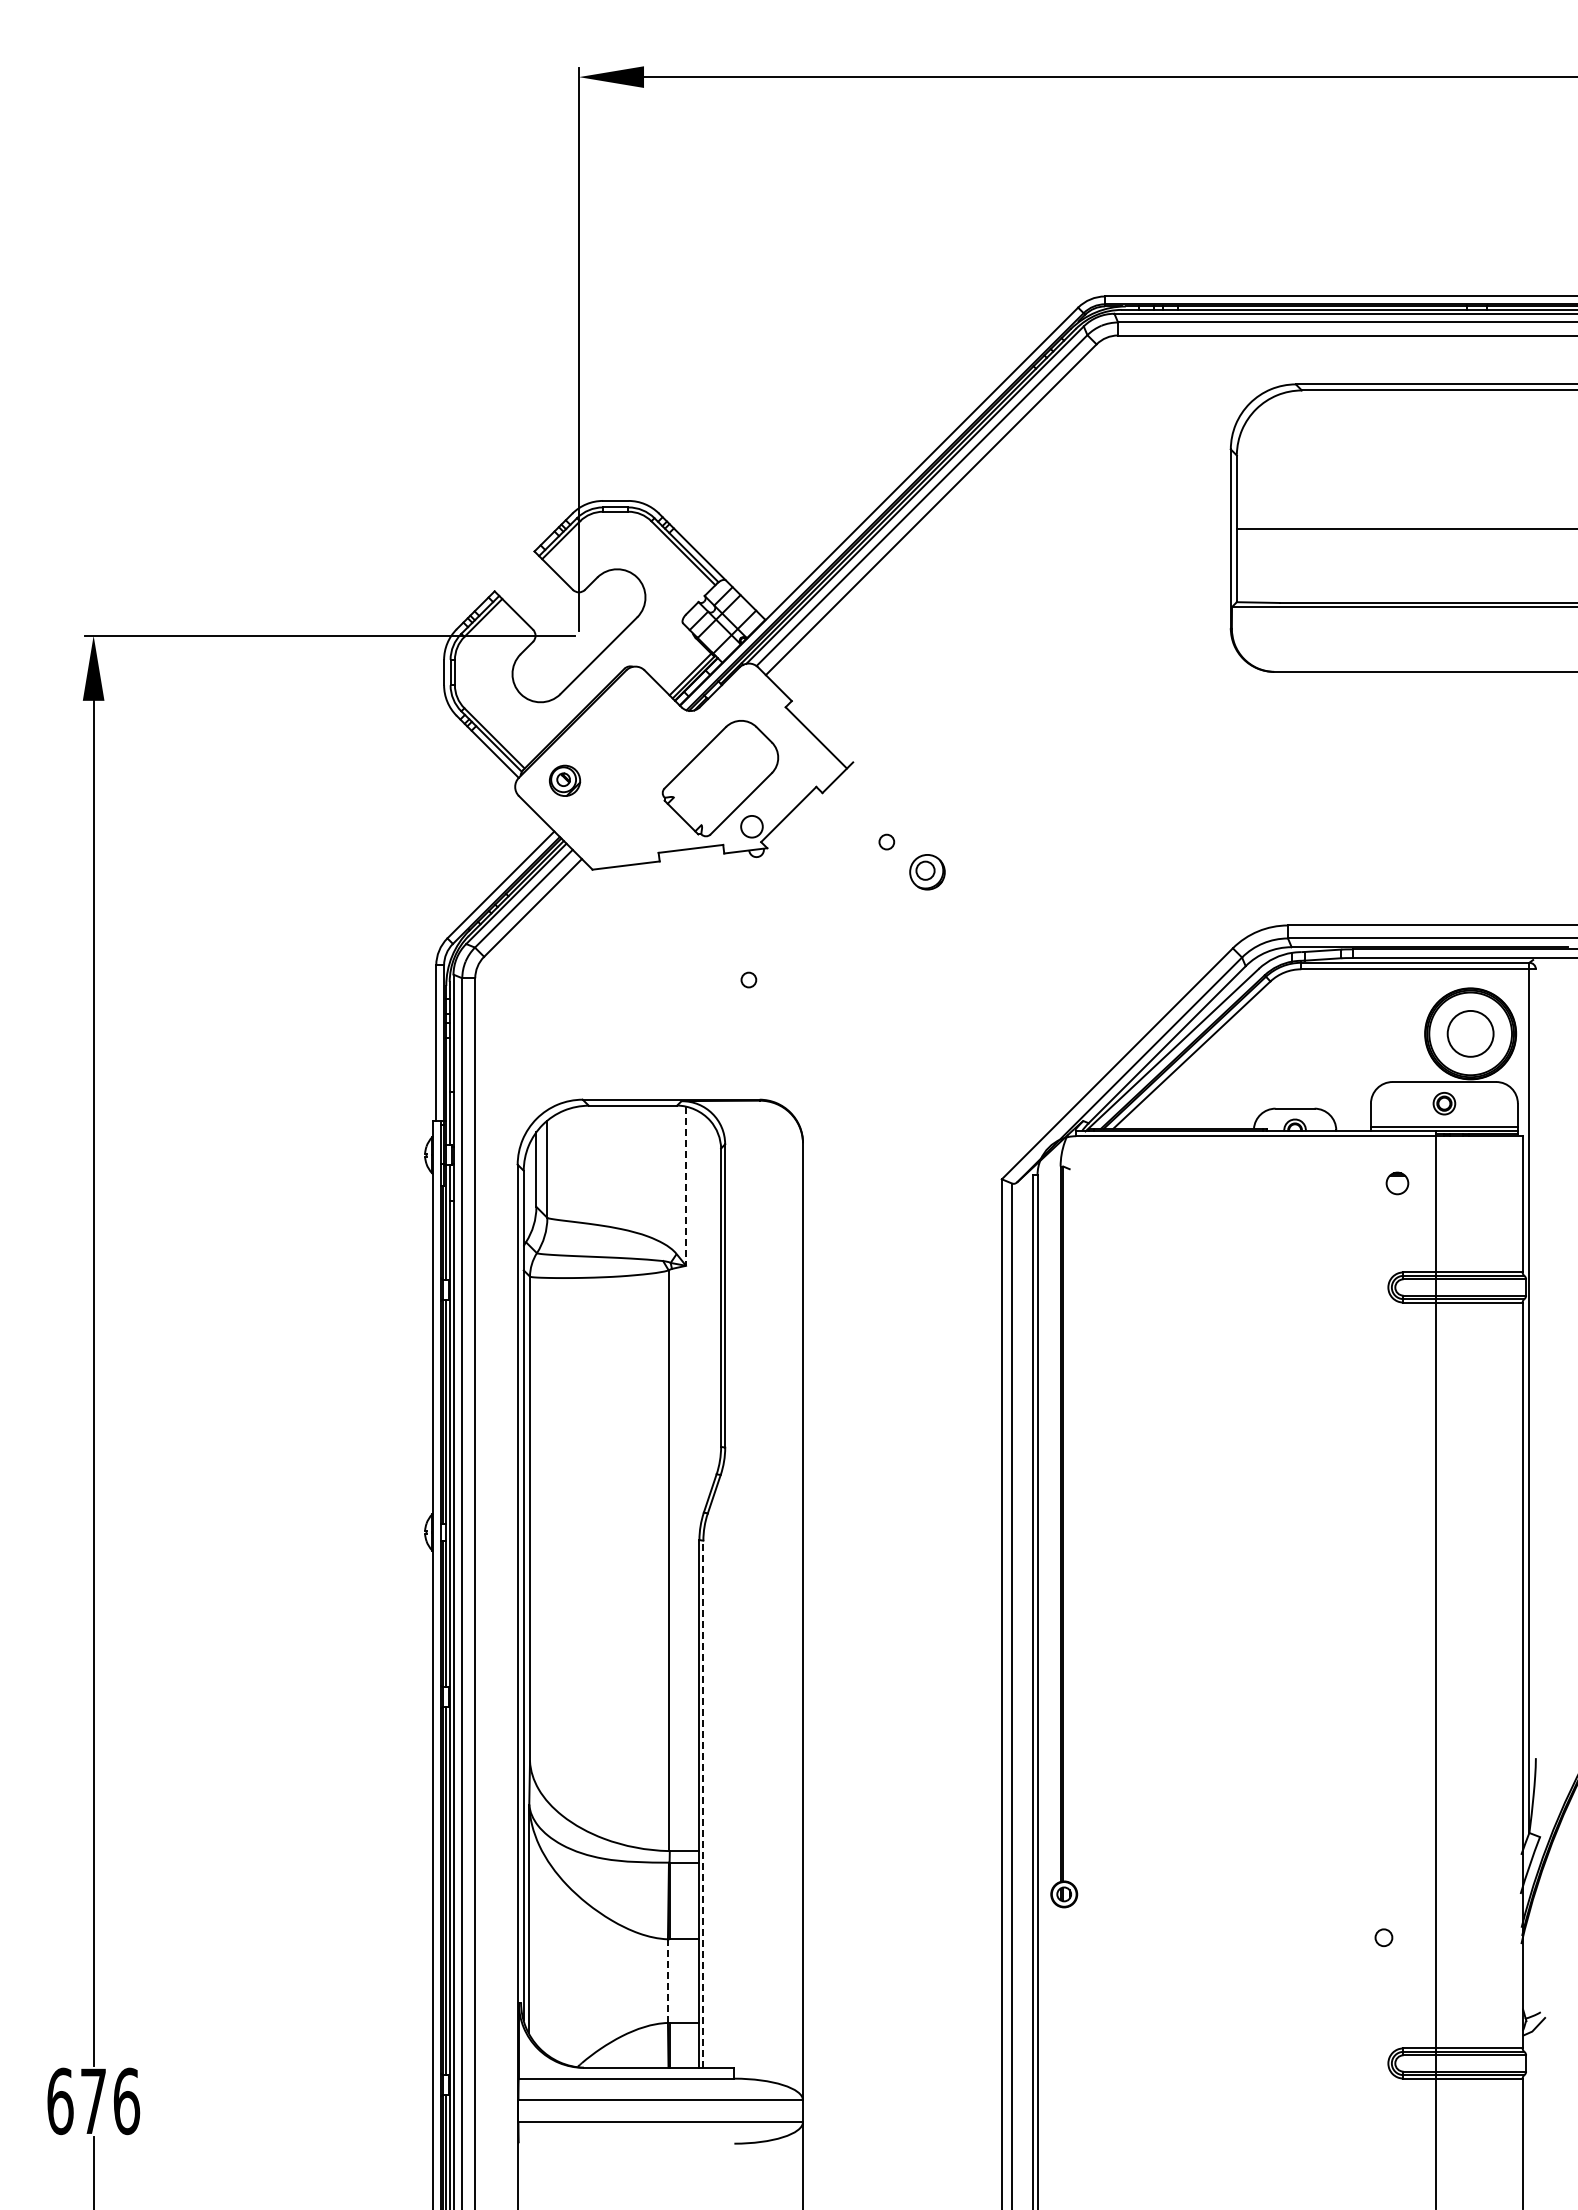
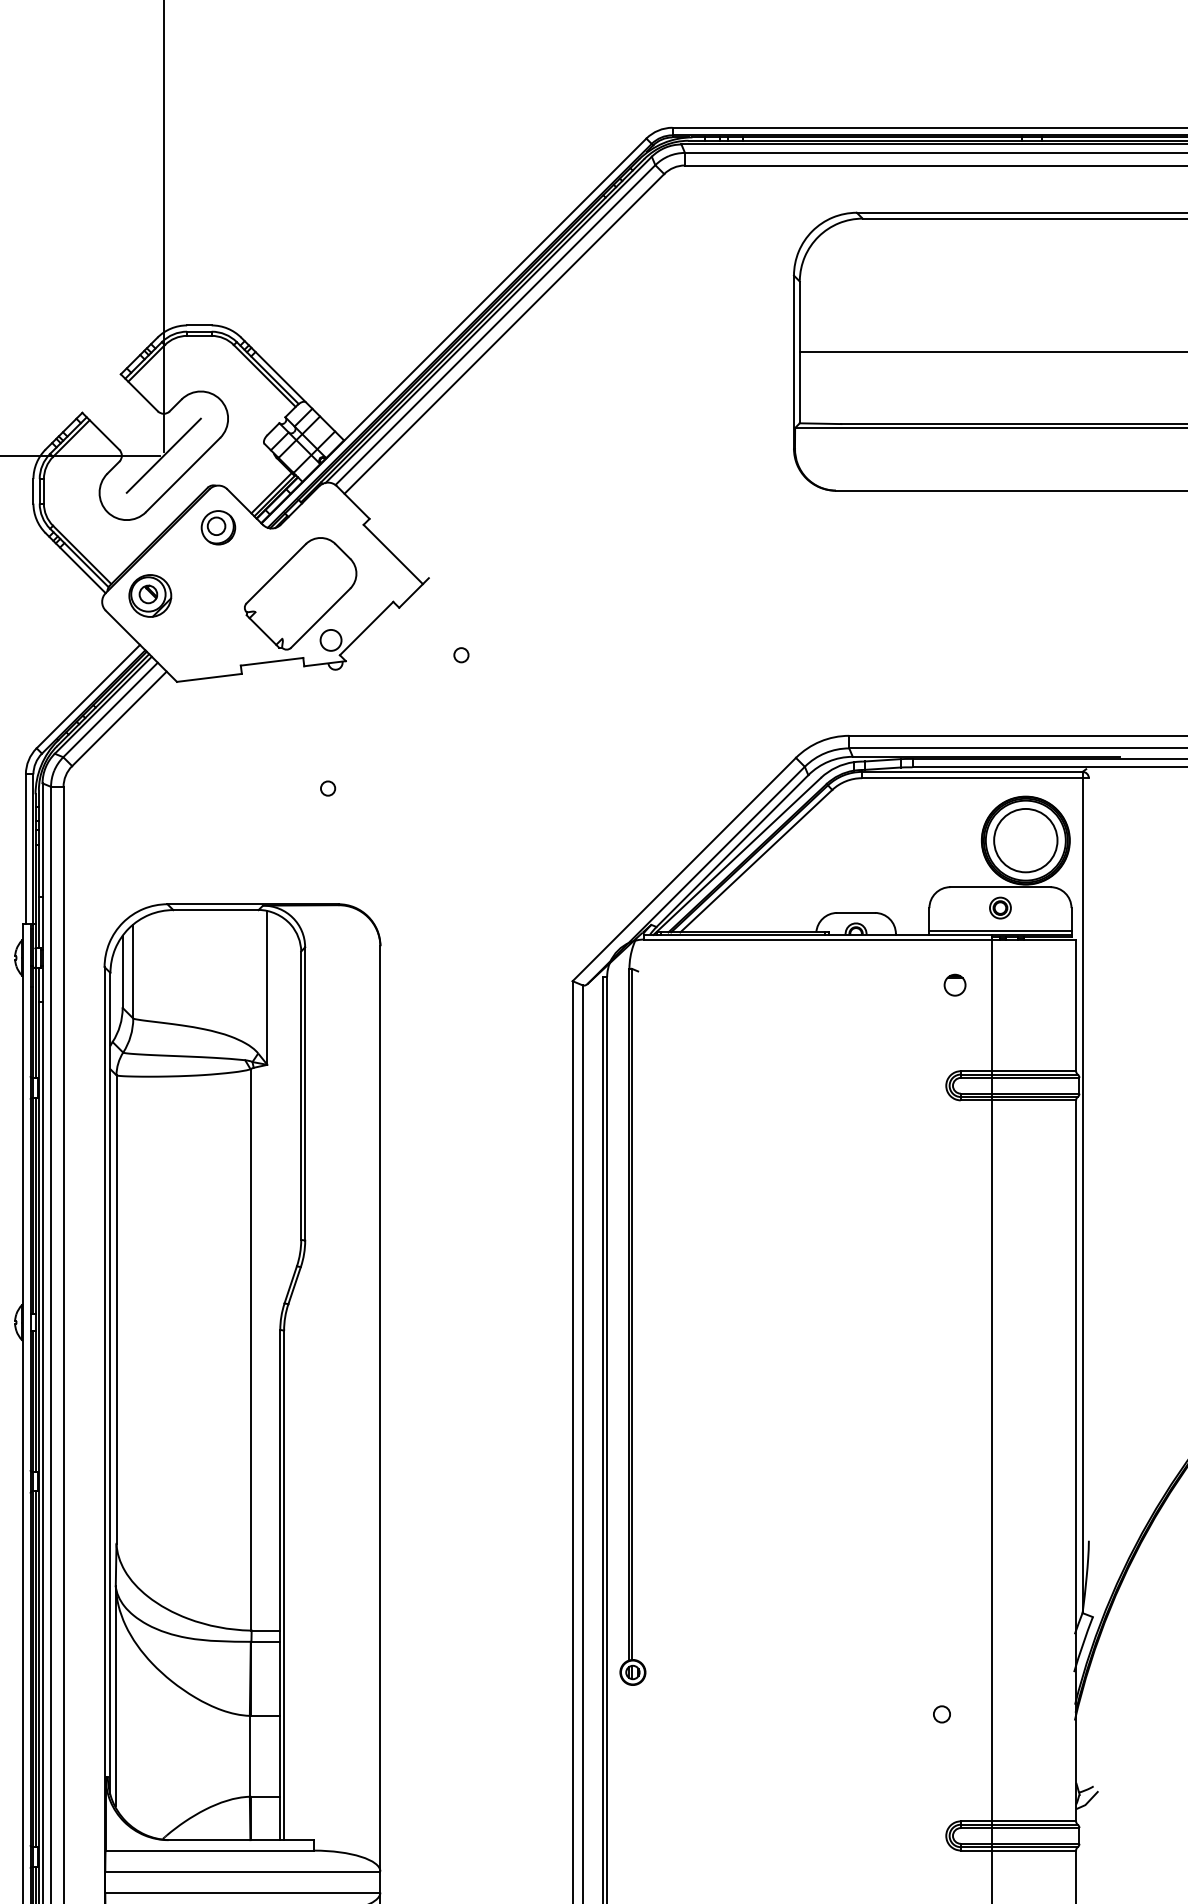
line: (578, 635) -> (163, 455), added
part: (564, 780) -> (149, 595), size x1.43
part: (927, 872) -> (218, 528), moved
circle: (1470, 1033) -> (1025, 840), size x1.43
line: (686, 1186) -> (267, 988), dashed -> solid
line: (703, 1804) -> (284, 1585), dashed -> solid
line: (667, 1981) -> (249, 1756), dashed -> solid

